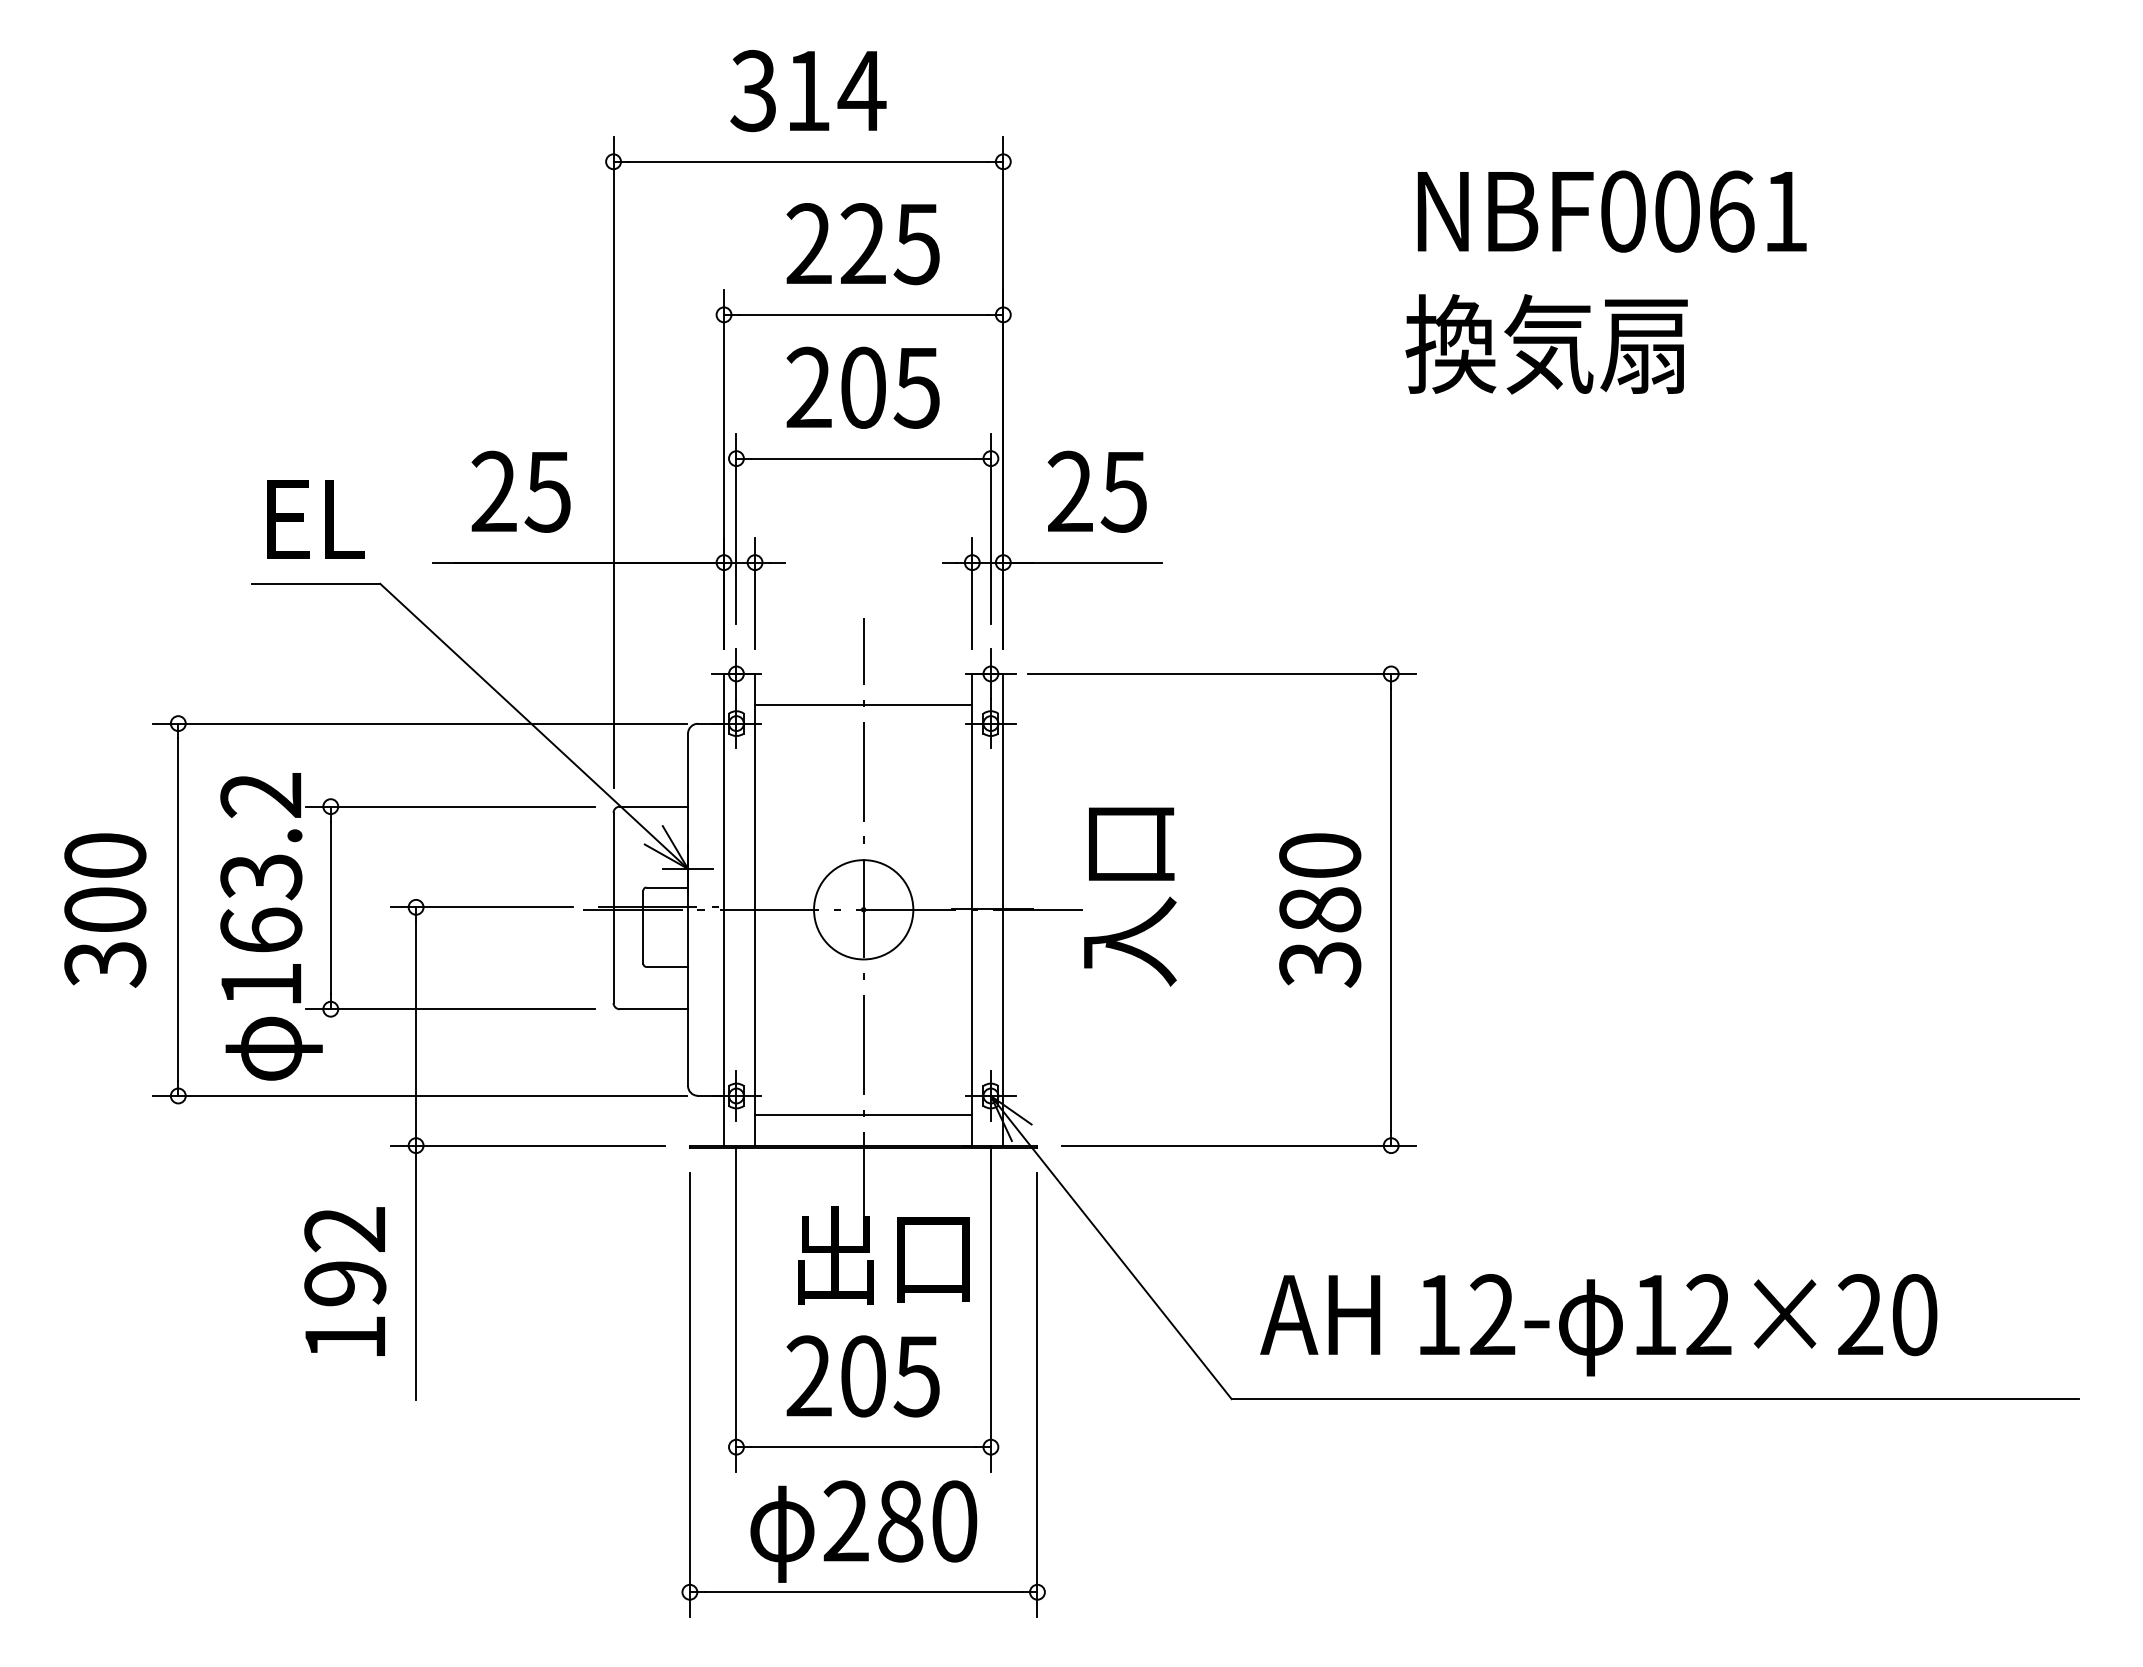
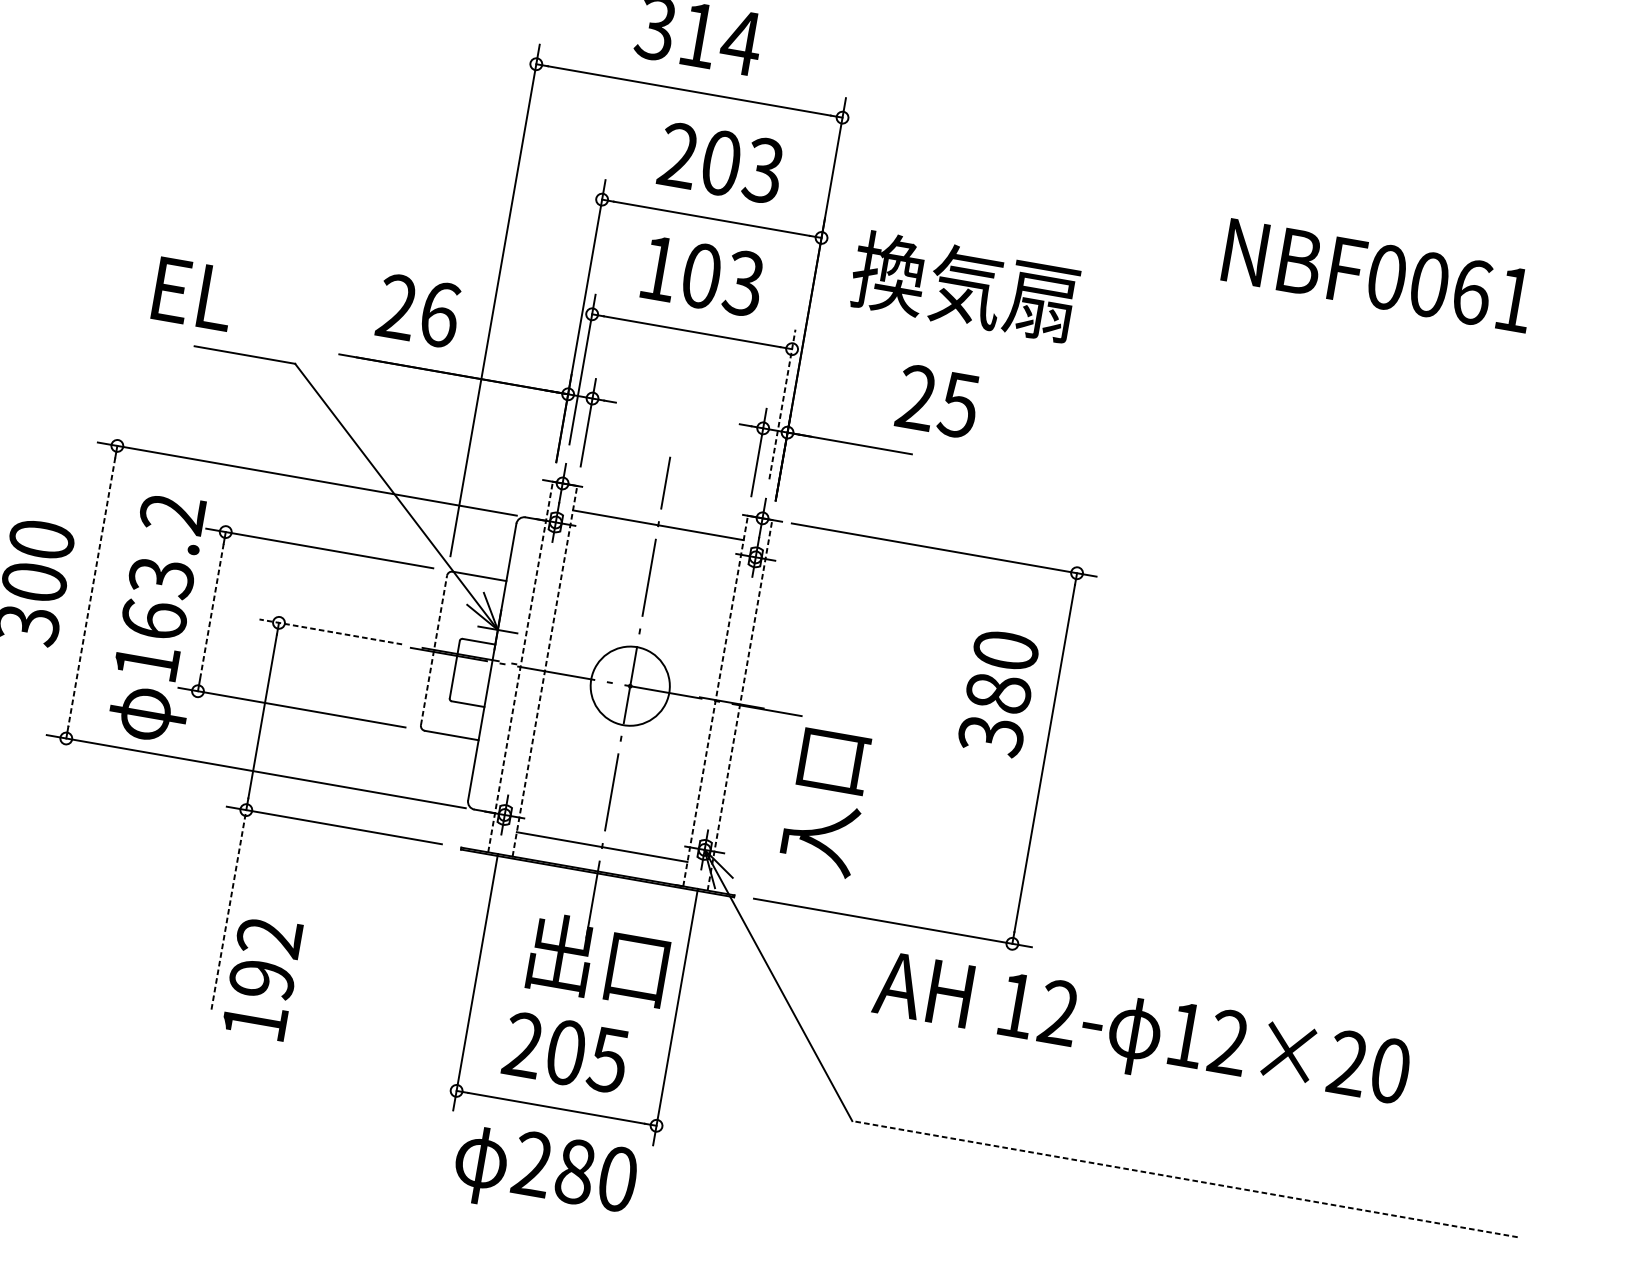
text: (1611, 211) -> (1377, 275), moved
text: (889, 244) -> (741, 167), 225 -> 203
text: (1546, 344) -> (964, 286), moved
text: (862, 387) -> (700, 275), 205 -> 103
text: (547, 491) -> (439, 314), 25 -> 26
text: (1096, 491) -> (937, 401), moved
text: (315, 519) -> (193, 293), moved
line: (990, 528) -> (782, 404), solid -> dashed
text: (1130, 896) -> (825, 802), moved
line: (482, 907) -> (331, 632), solid -> dashed
line: (613, 907) -> (434, 650), solid -> dashed
line: (330, 908) -> (211, 612), solid -> dashed
line: (724, 909) -> (520, 666), solid -> dashed
line: (755, 909) -> (545, 671), solid -> dashed
line: (972, 909) -> (715, 700), solid -> dashed
line: (1003, 909) -> (740, 705), solid -> dashed
line: (178, 910) -> (91, 592), solid -> dashed
text: (1320, 910) -> (998, 693), moved
line: (416, 1272) -> (229, 909), solid -> dashed
text: (345, 1281) -> (262, 977), moved
text: (1598, 1325) -> (1140, 1035), moved
part: (690, 1394) -> (427, 1043), removed
line: (1655, 1399) -> (1185, 1179), solid -> dashed

